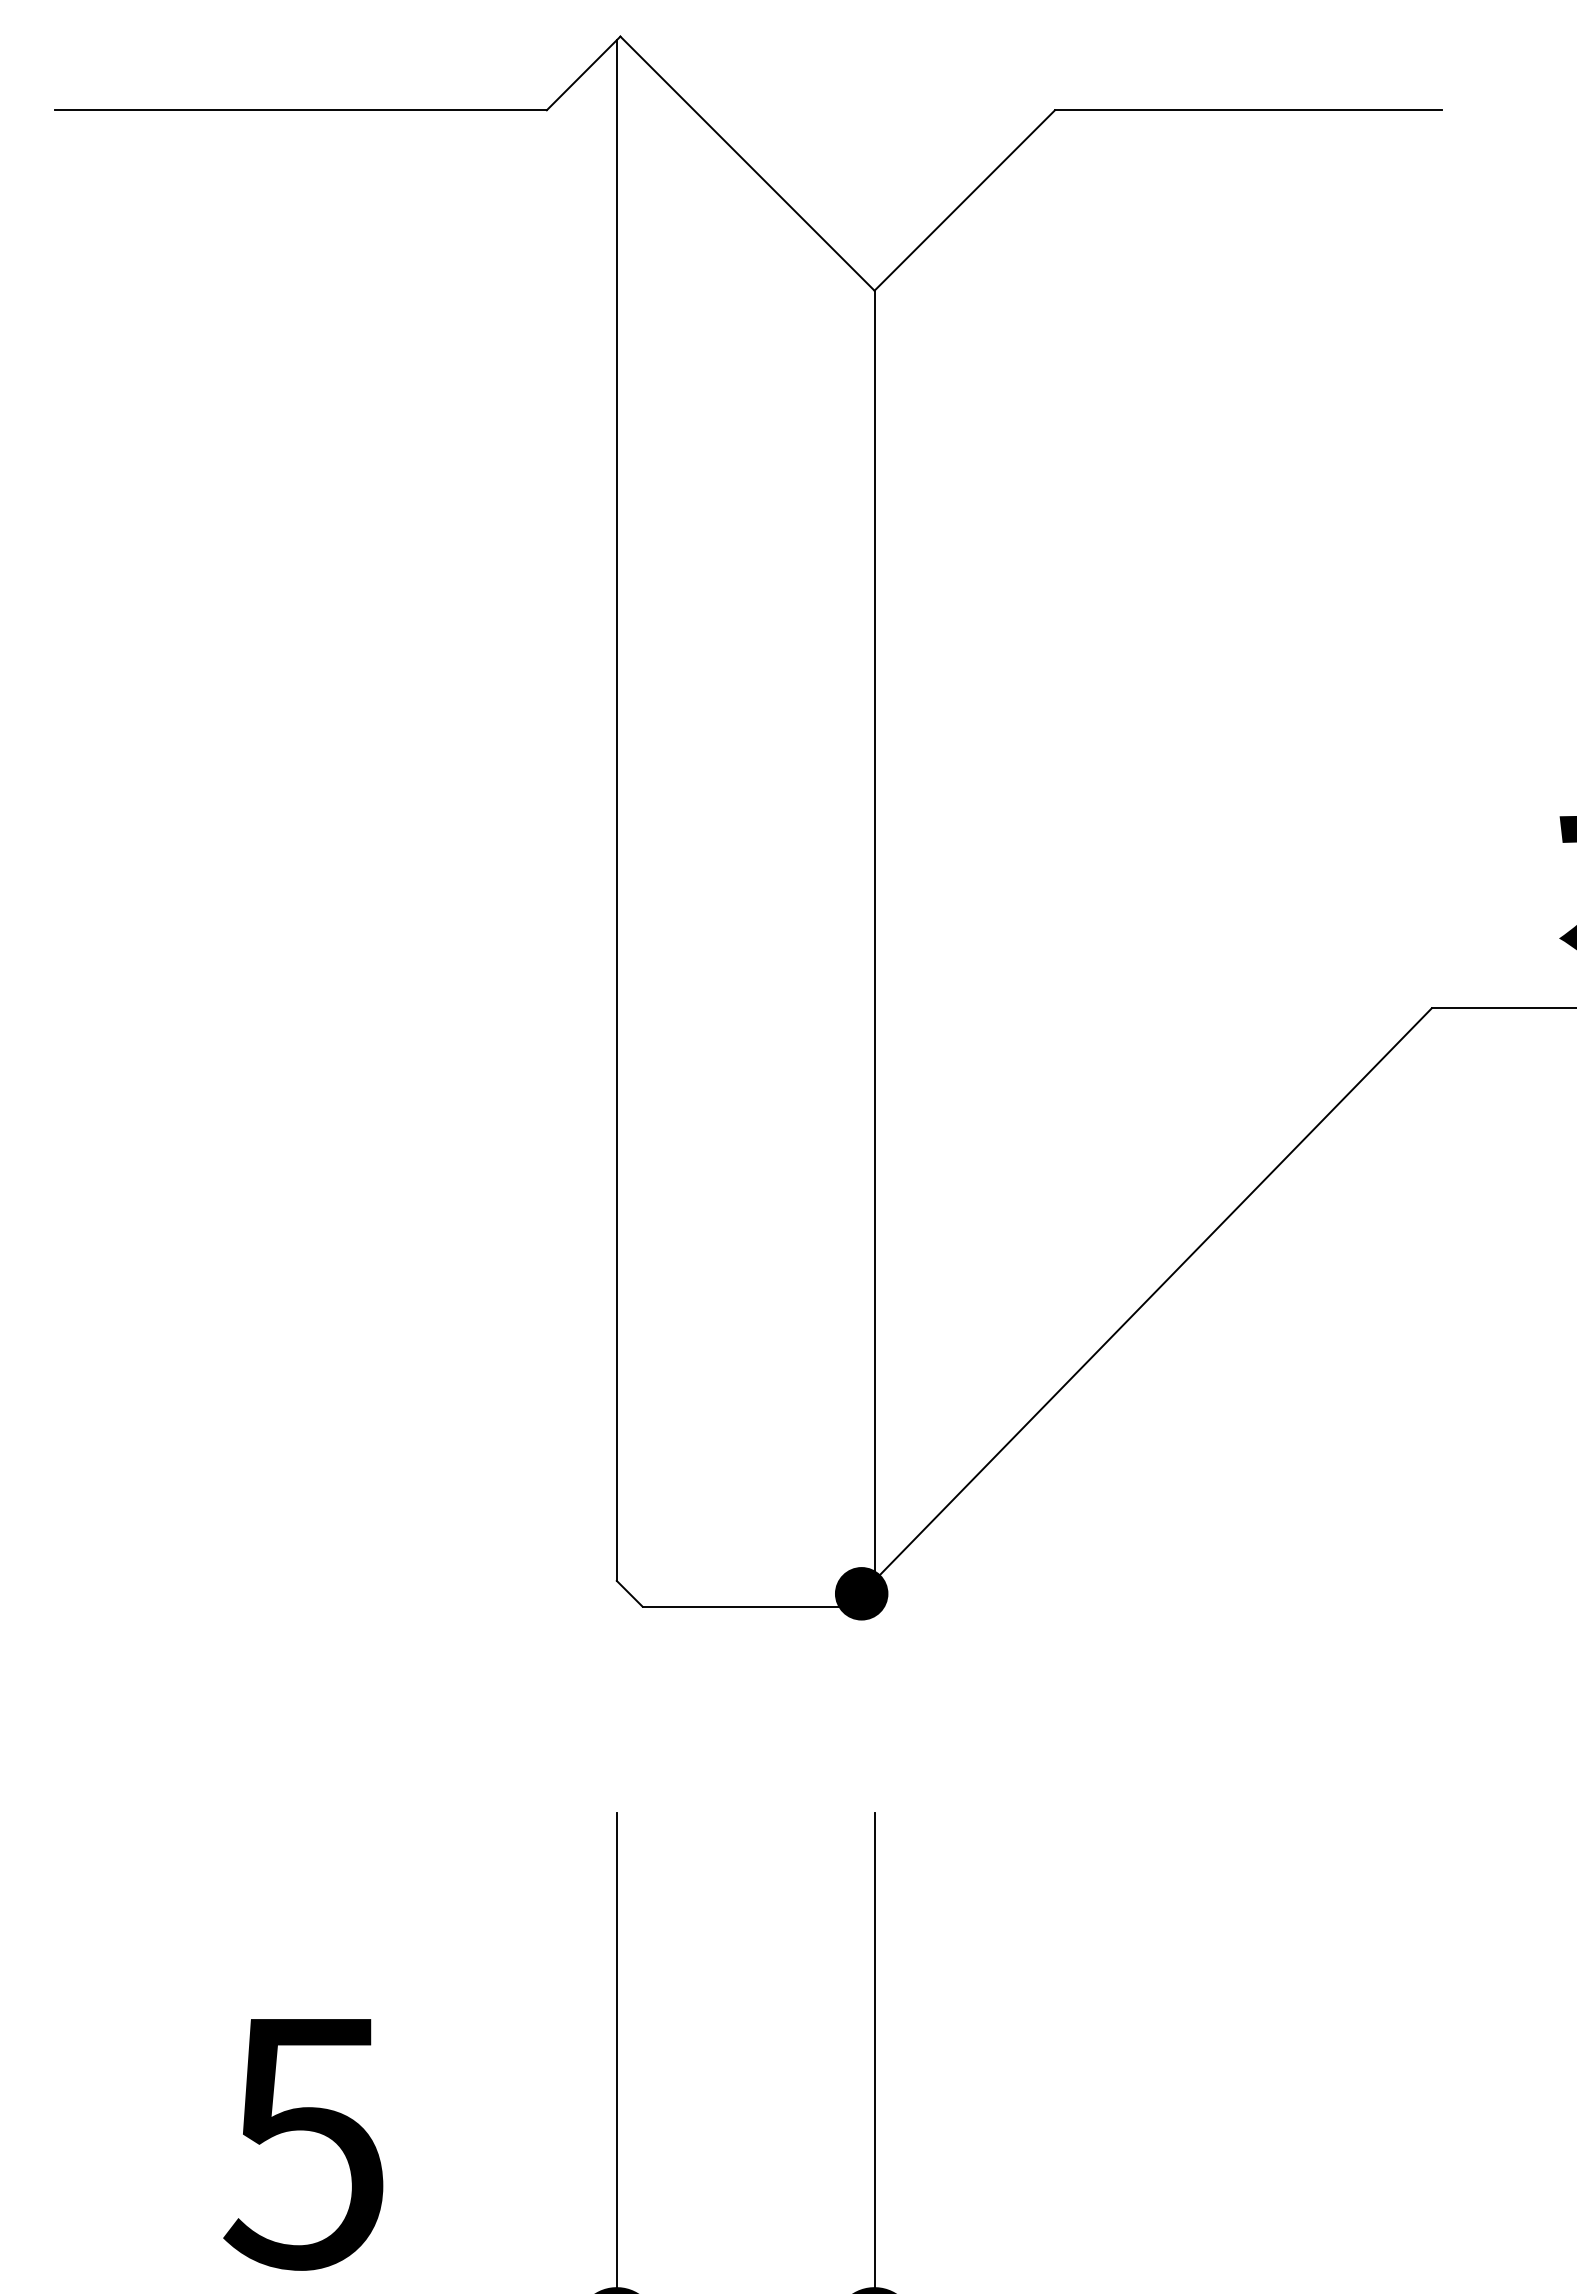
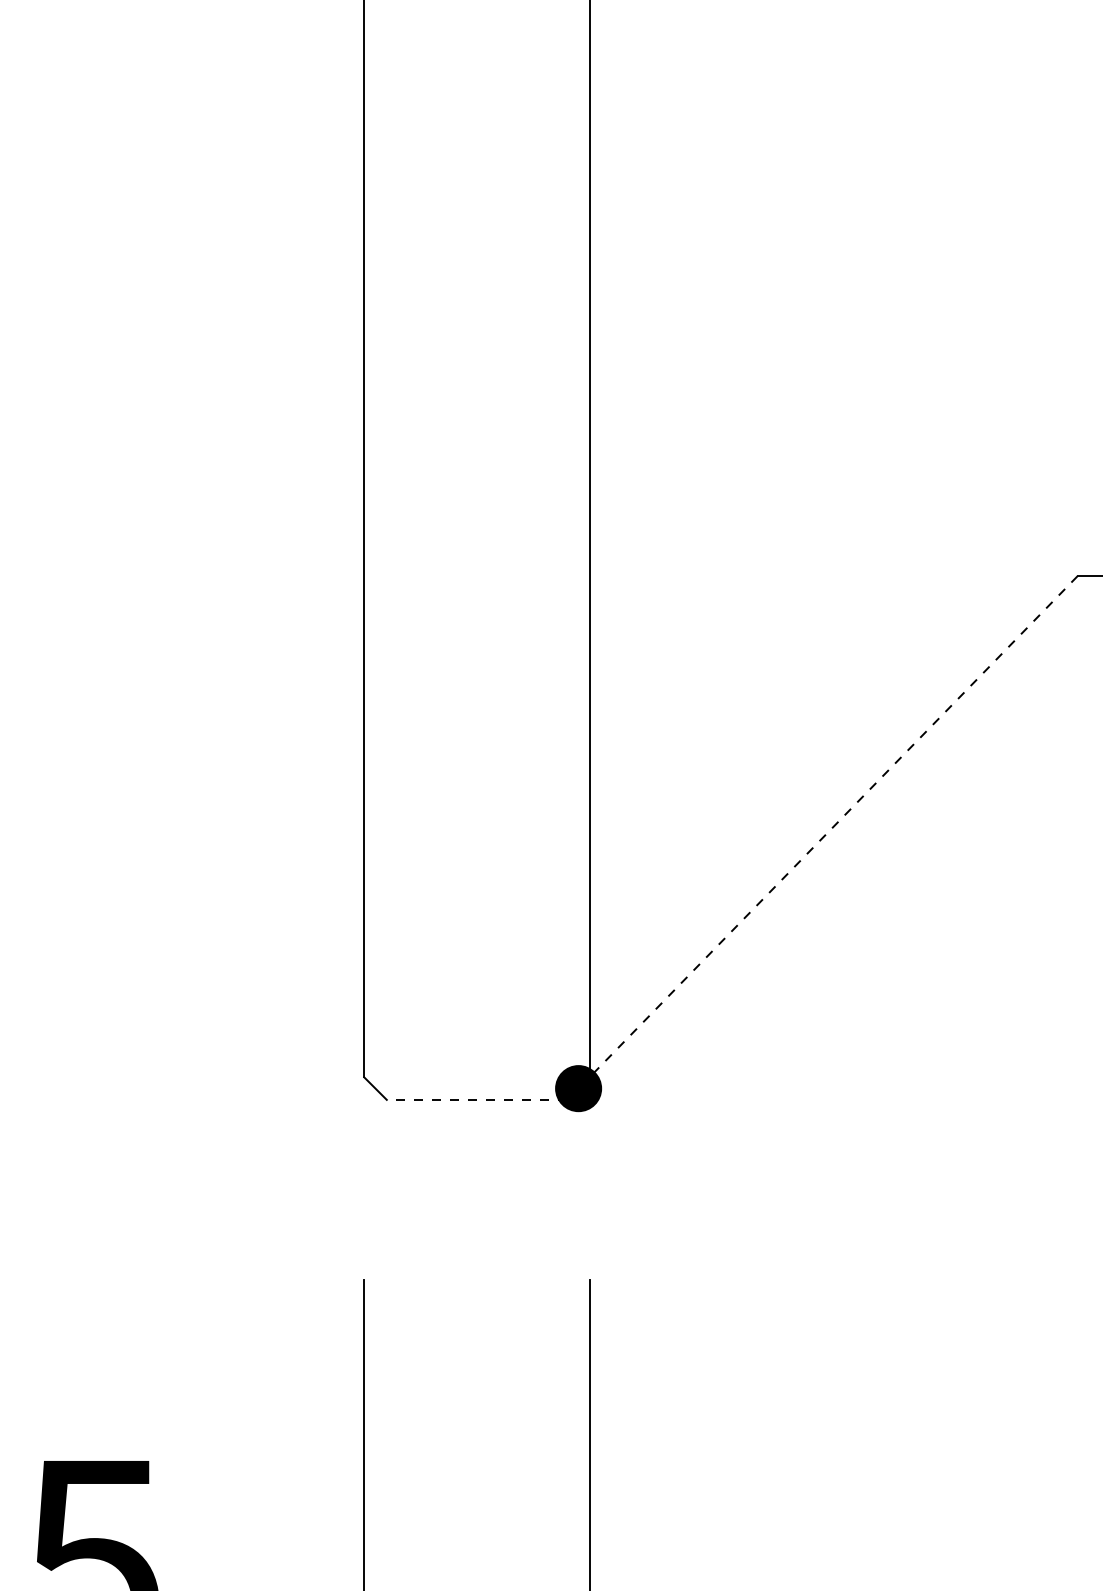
line: (1146, 1301) -> (827, 832), solid -> dashed
line: (745, 1606) -> (476, 1099), solid -> dashed

